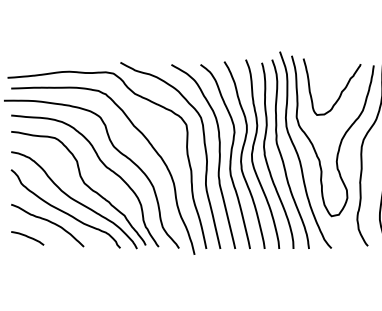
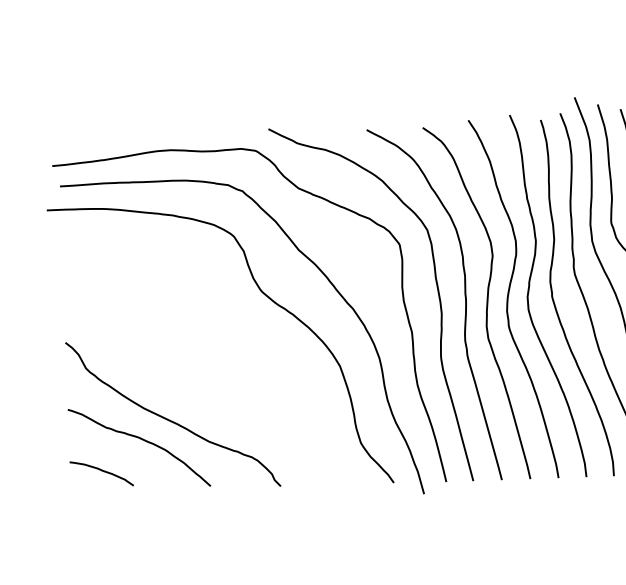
part: (85, 181) -> (209, 360), removed

